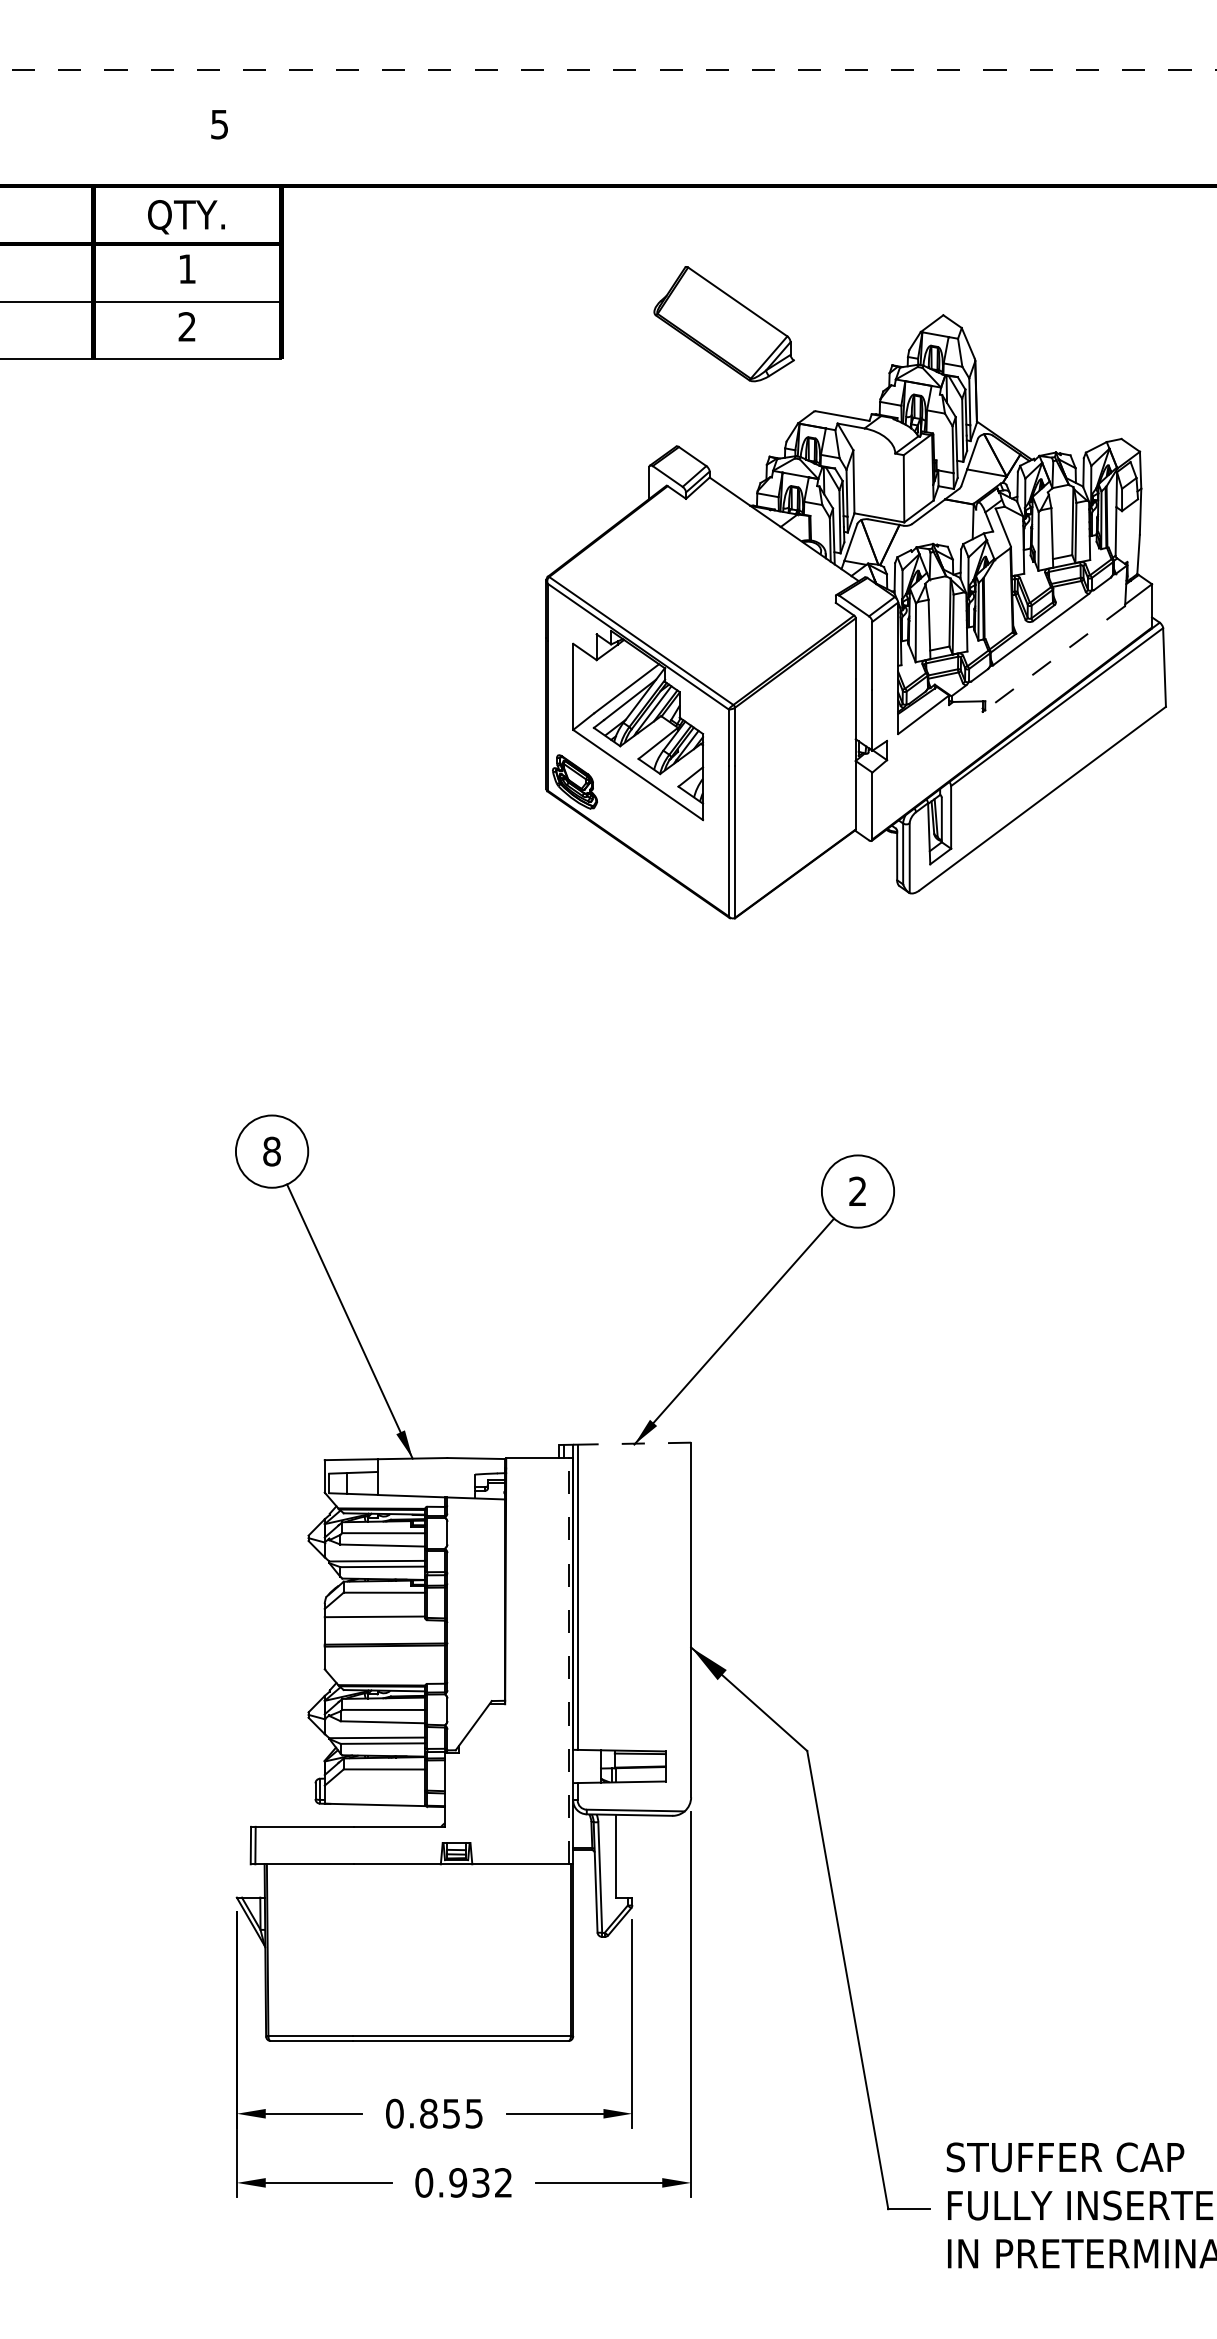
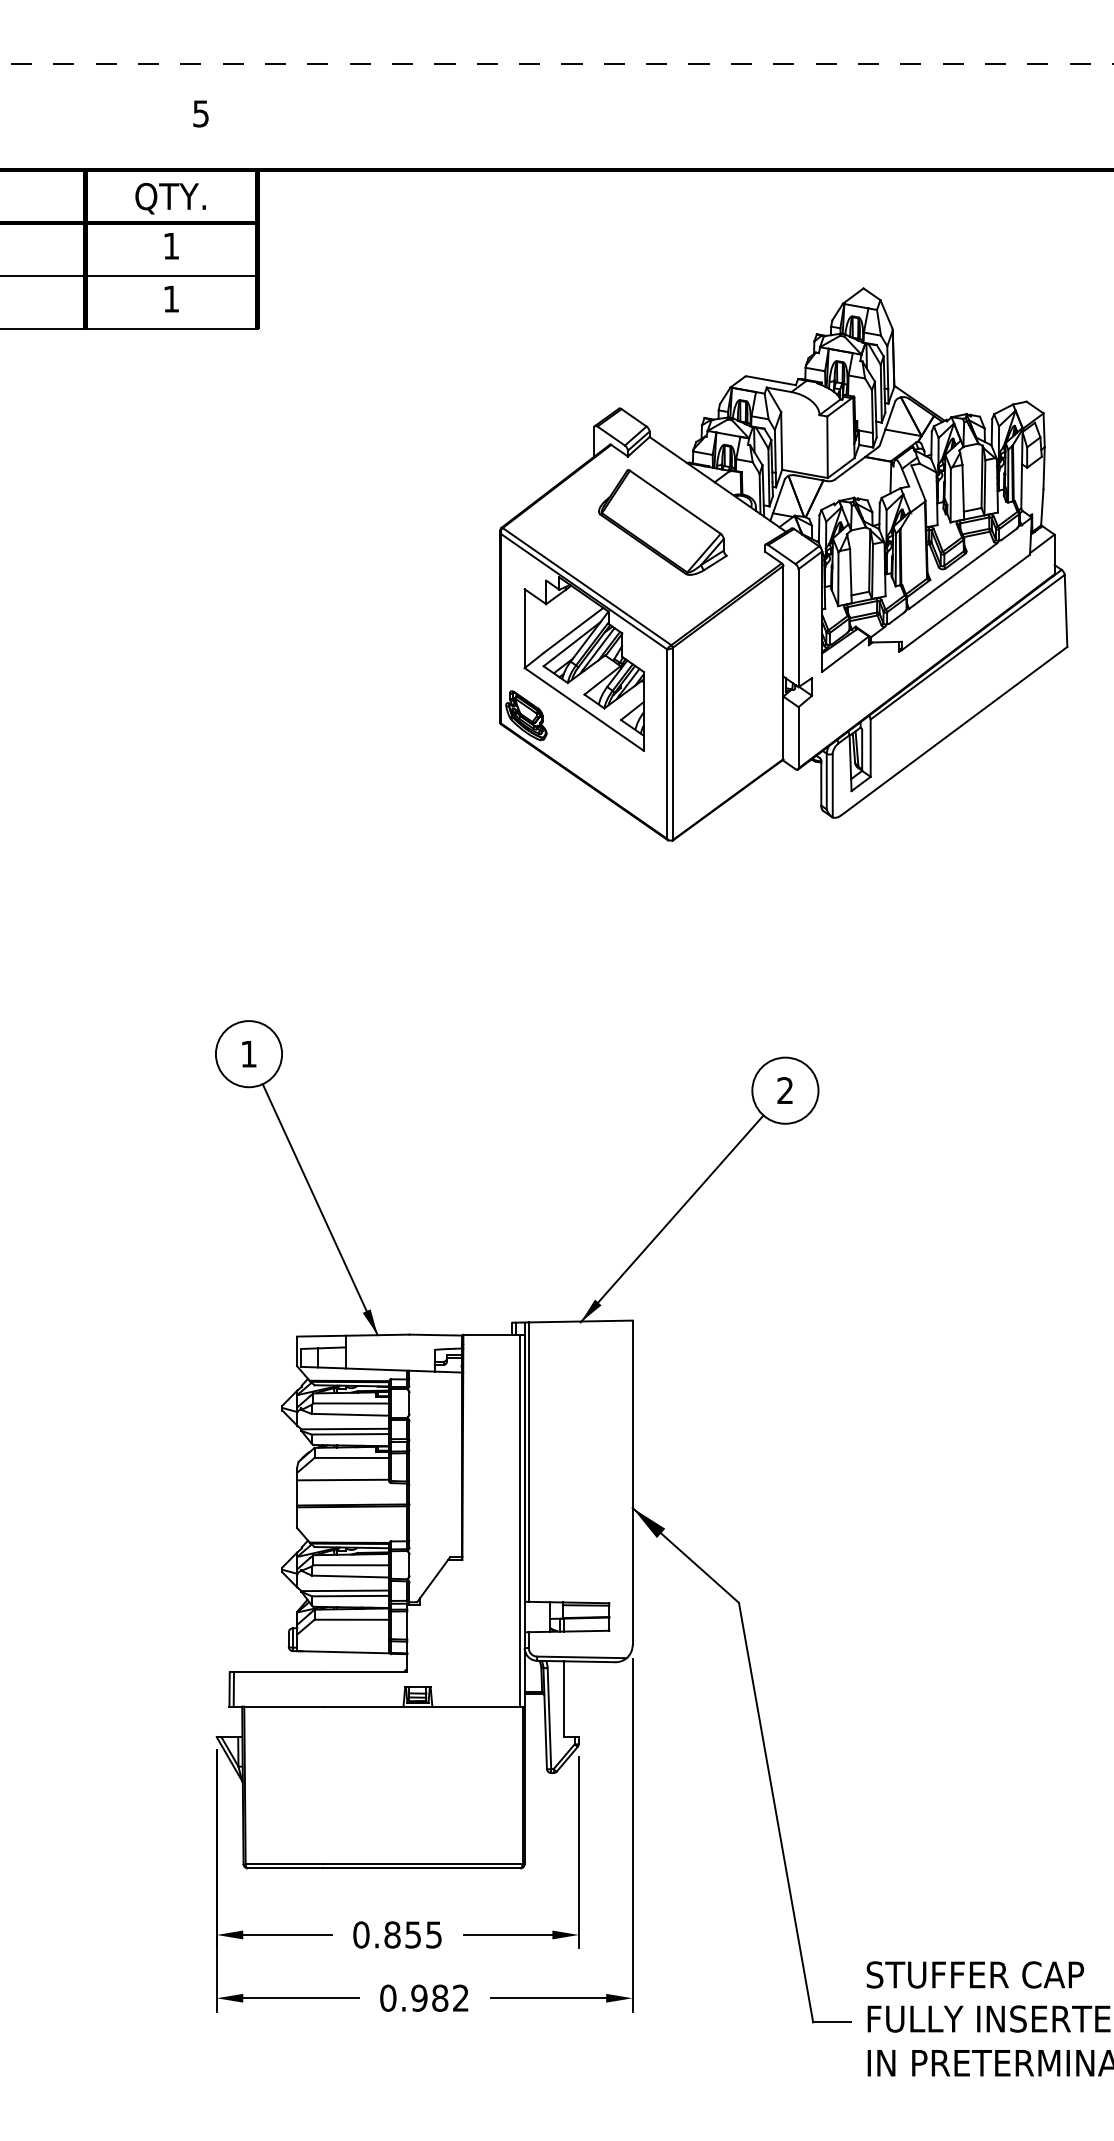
part: (723, 324) -> (662, 522), moved
text: (186, 326) -> (170, 298), 2 -> 1
line: (1054, 658) -> (965, 602), dashed -> solid
text: (271, 1150) -> (248, 1053), 8 -> 1
line: (634, 1443) -> (580, 1321), dashed -> solid
line: (568, 1661) -> (520, 1520), dashed -> solid
text: (481, 2182) -> (440, 1997), 0.932 -> 0.982

